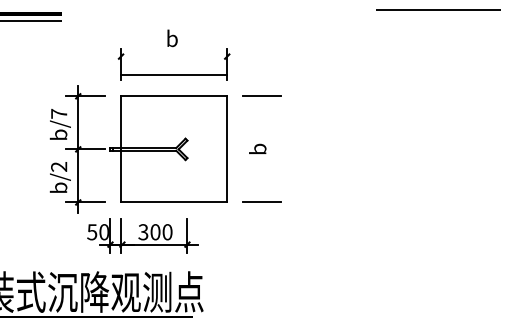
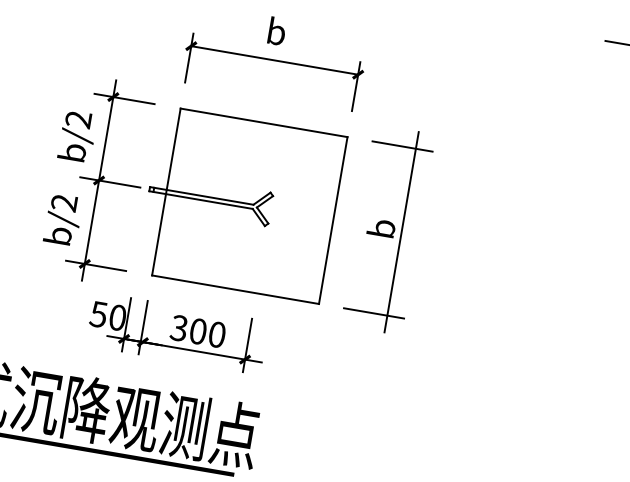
line: (174, 74) -> (275, 60), moved
text: (59, 113) -> (79, 119), b/7 -> b/2
line: (270, 149) -> (401, 232), added

